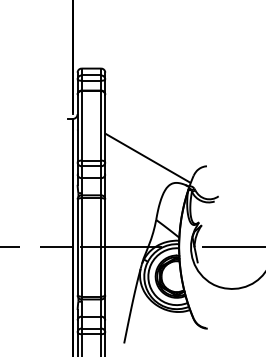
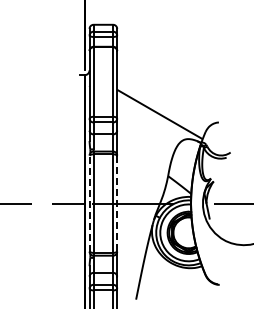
line: (77, 246) -> (89, 202), solid -> dashed
line: (105, 247) -> (117, 203), solid -> dashed

